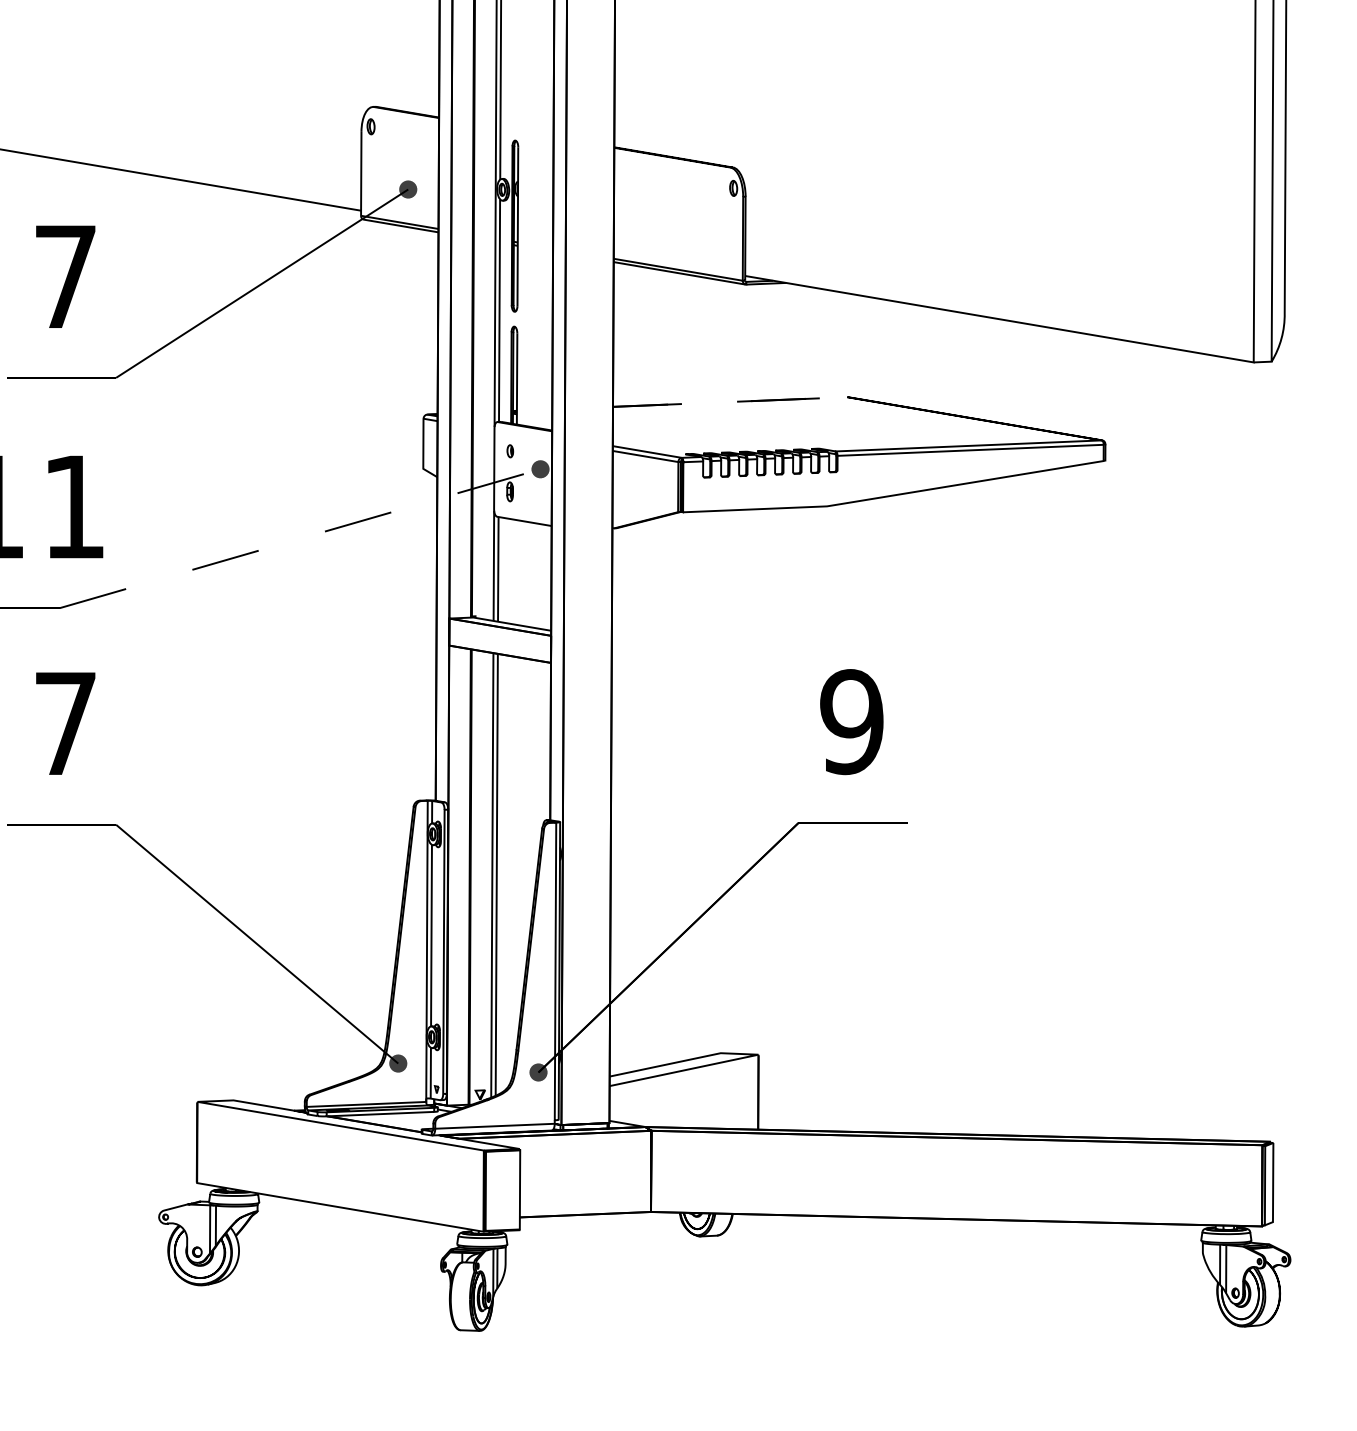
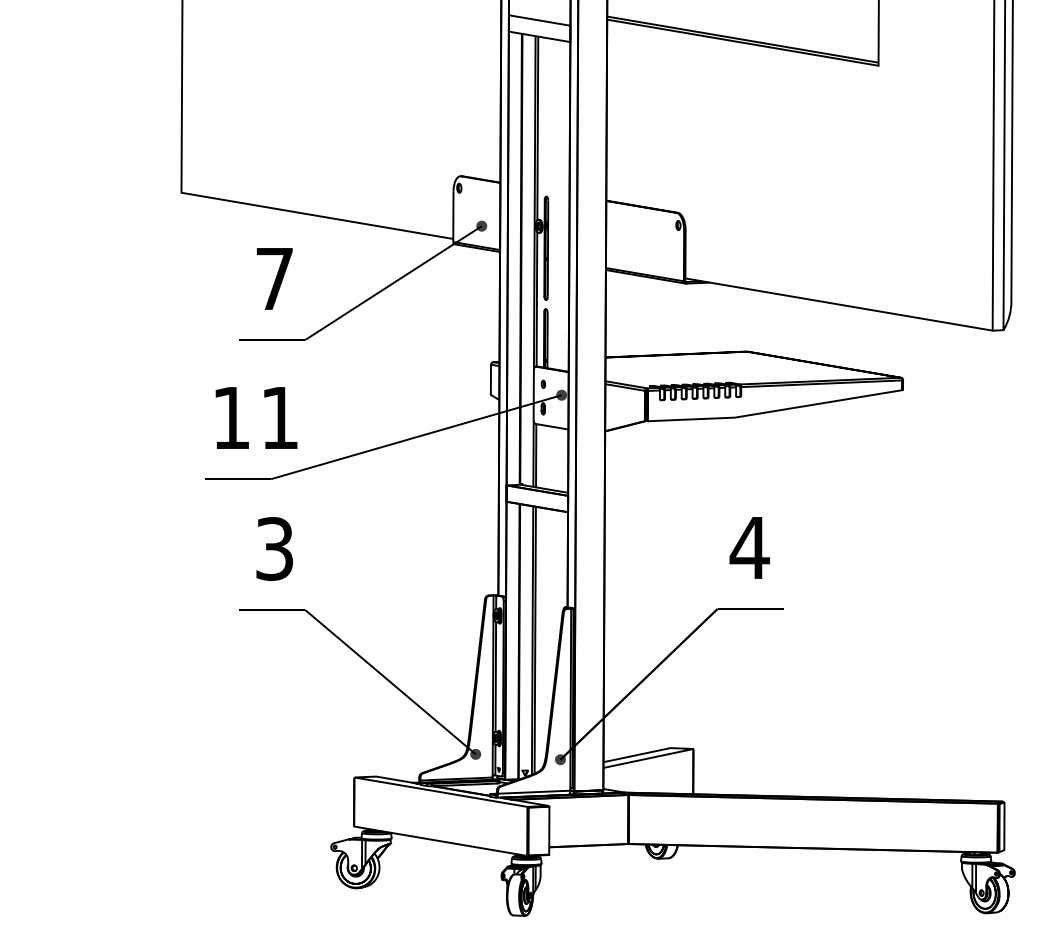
line: (847, 396) -> (747, 351), dashed -> solid
line: (300, 539) -> (416, 437), dashed -> solid
text: (851, 721) -> (749, 547), 9 -> 4
text: (65, 722) -> (274, 548), 7 -> 3

